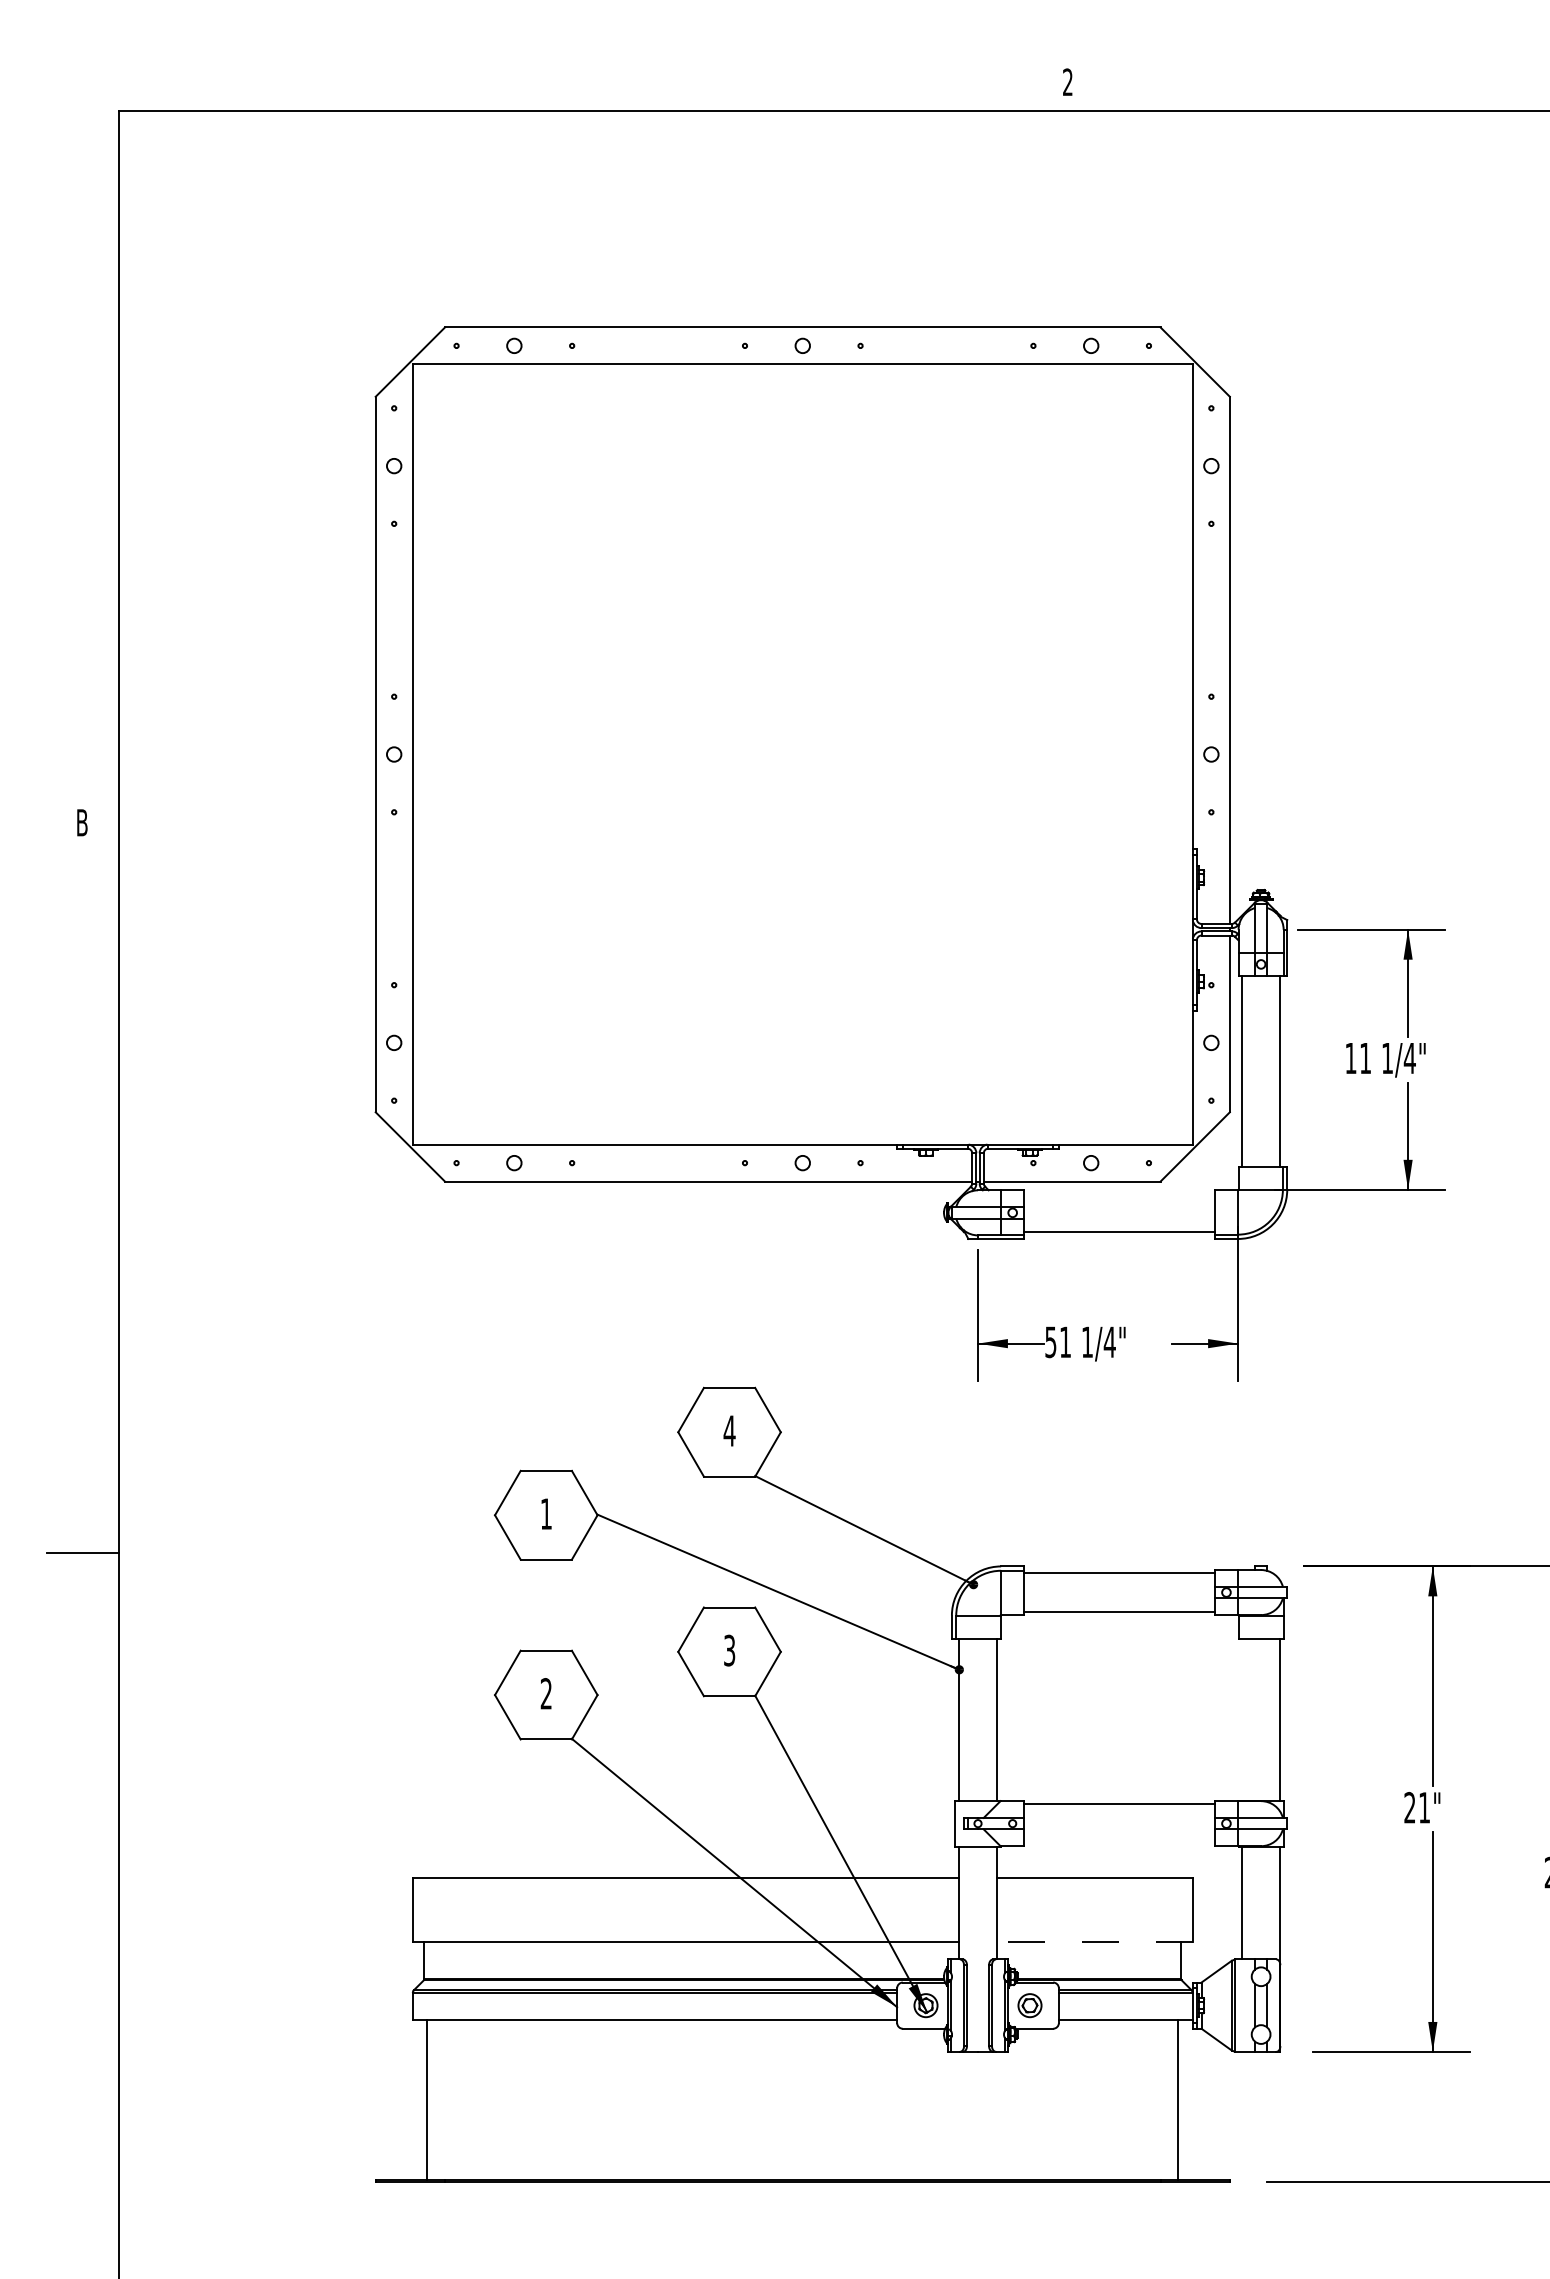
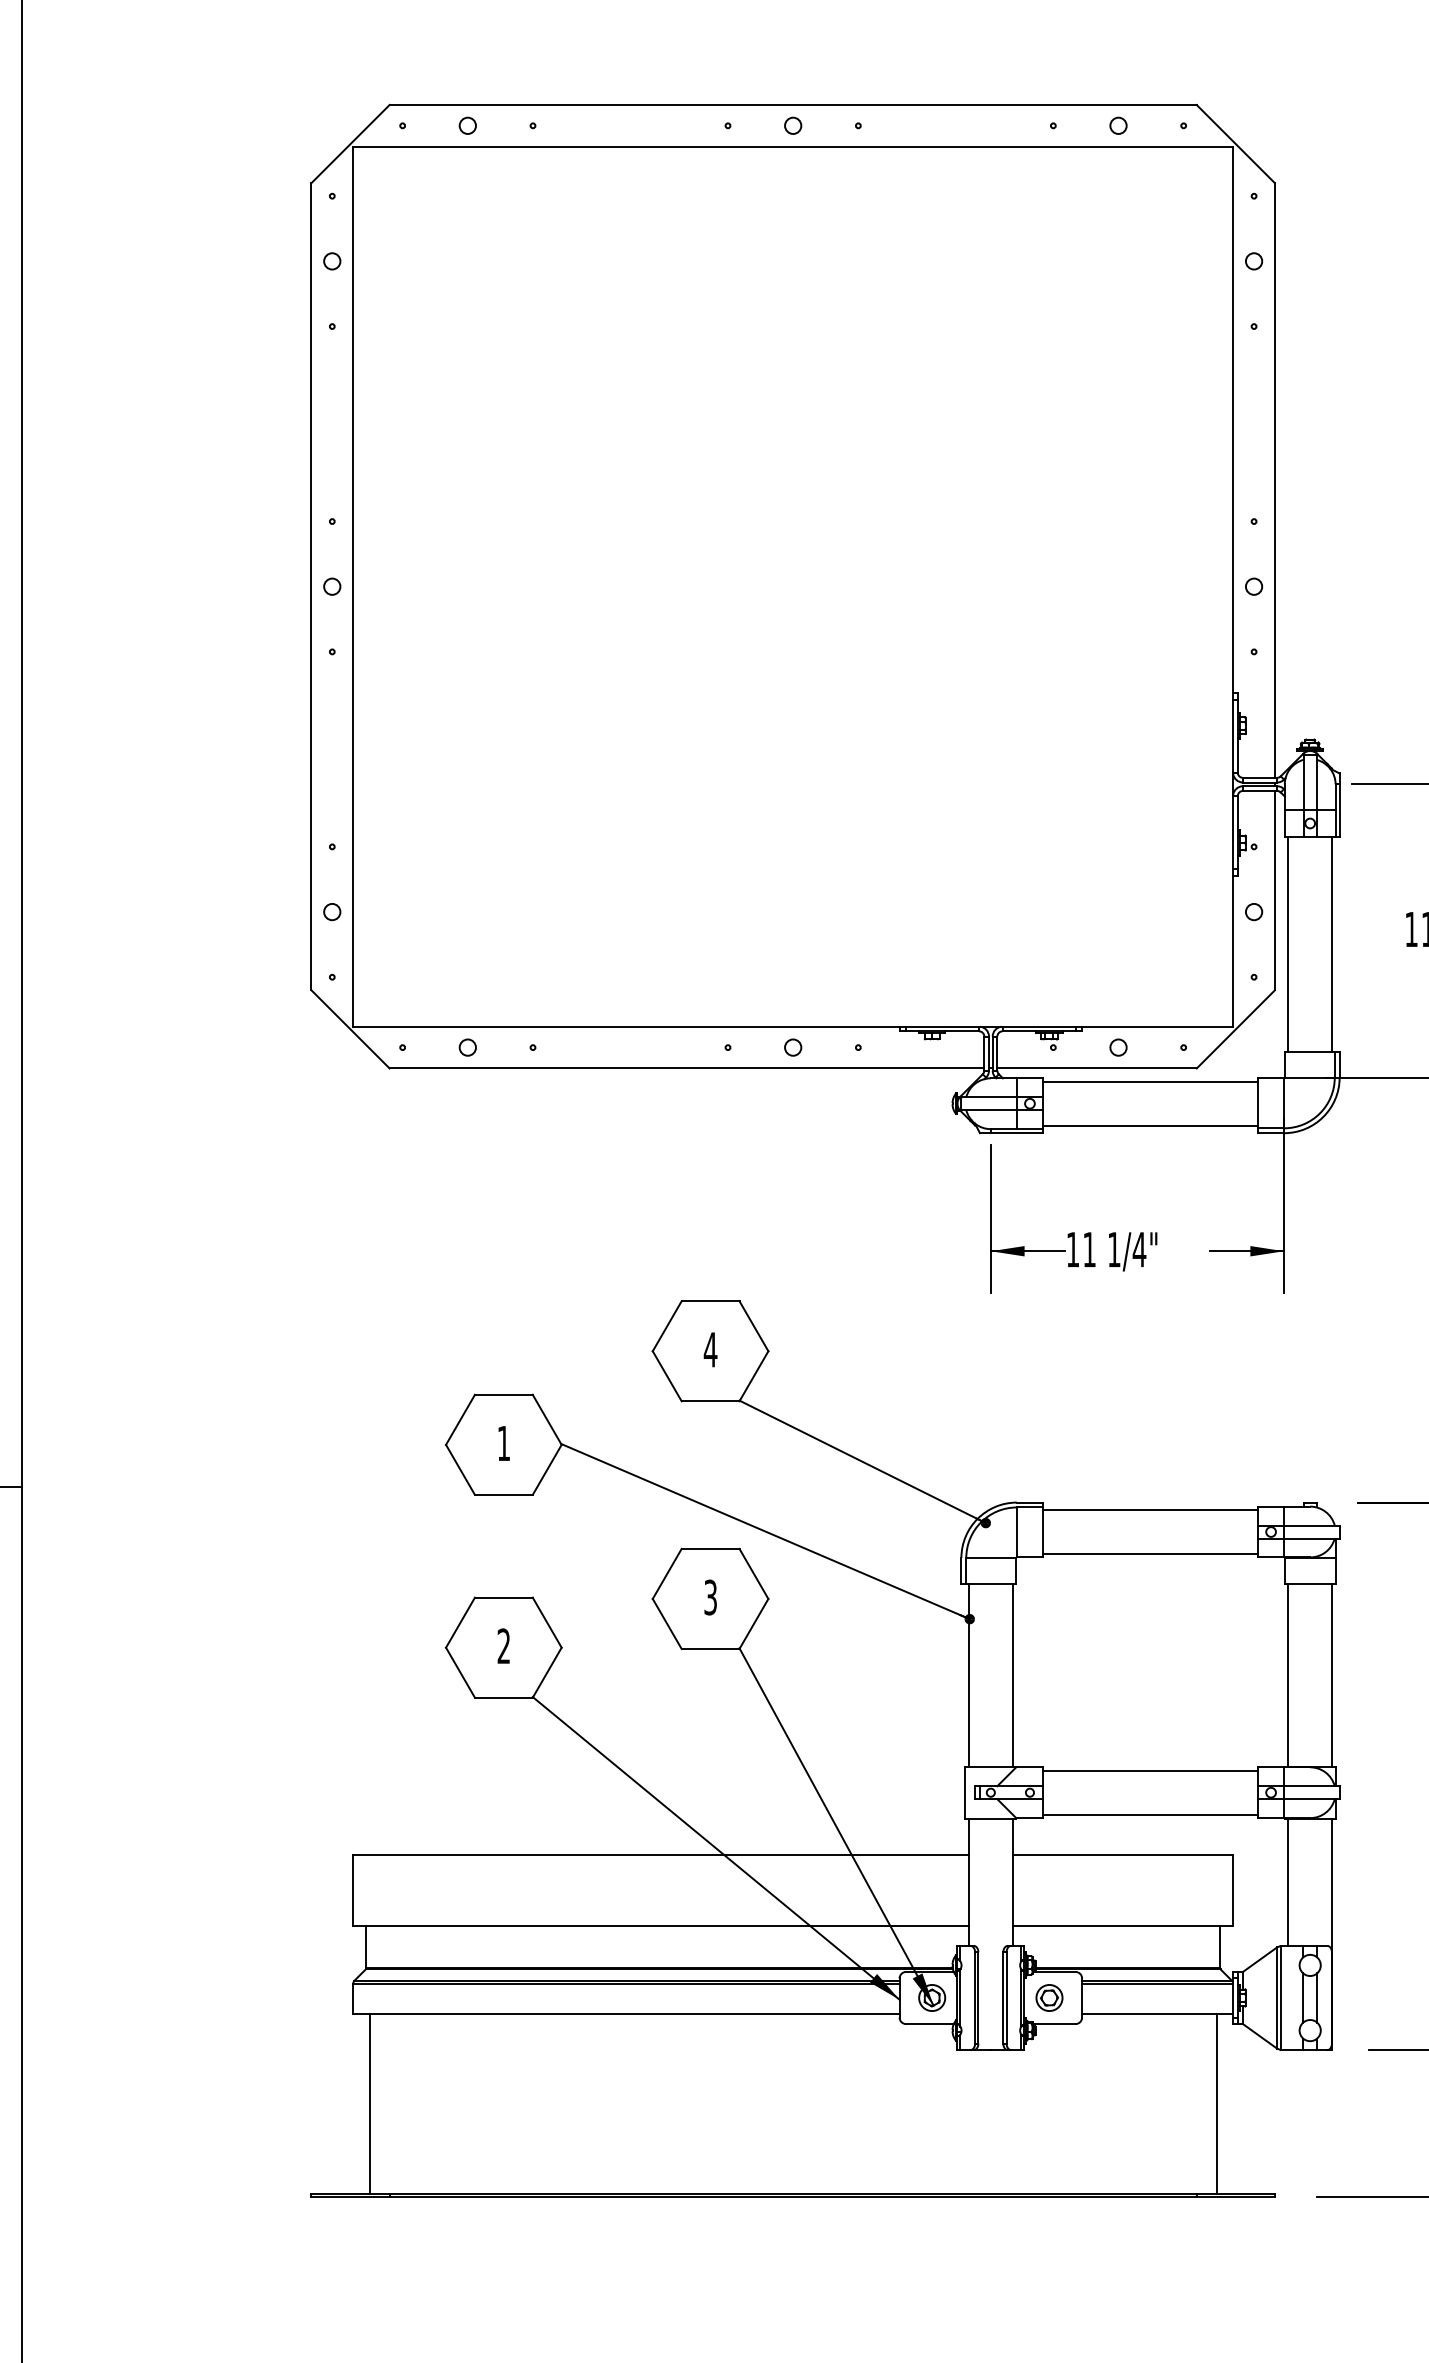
line: (1119, 1193) -> (1150, 1081), added
text: (1050, 1342) -> (1072, 1249), 51 -> 11
line: (1241, 1719) -> (1288, 1675), added
line: (1119, 1843) -> (1150, 1815), added
line: (1095, 1941) -> (1123, 1925), dashed -> solid

